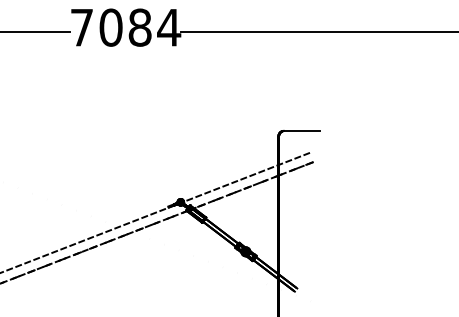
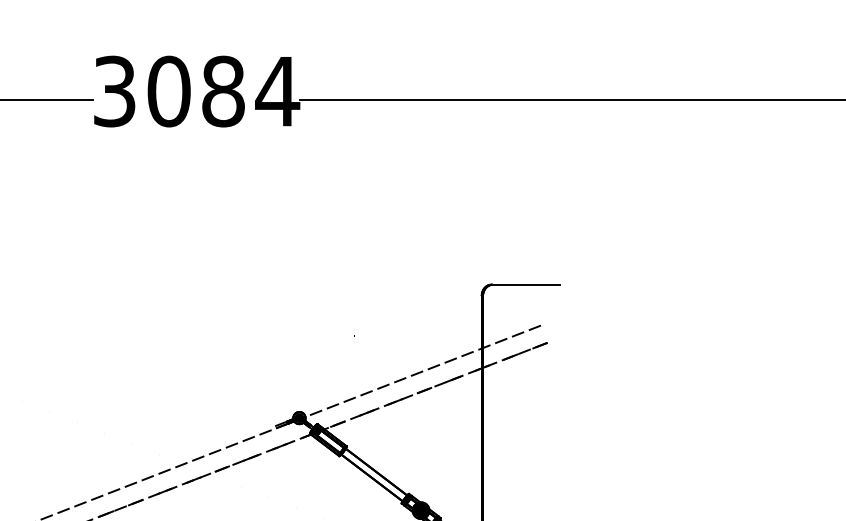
text: (81, 27) -> (113, 91), 7084 -> 3084

